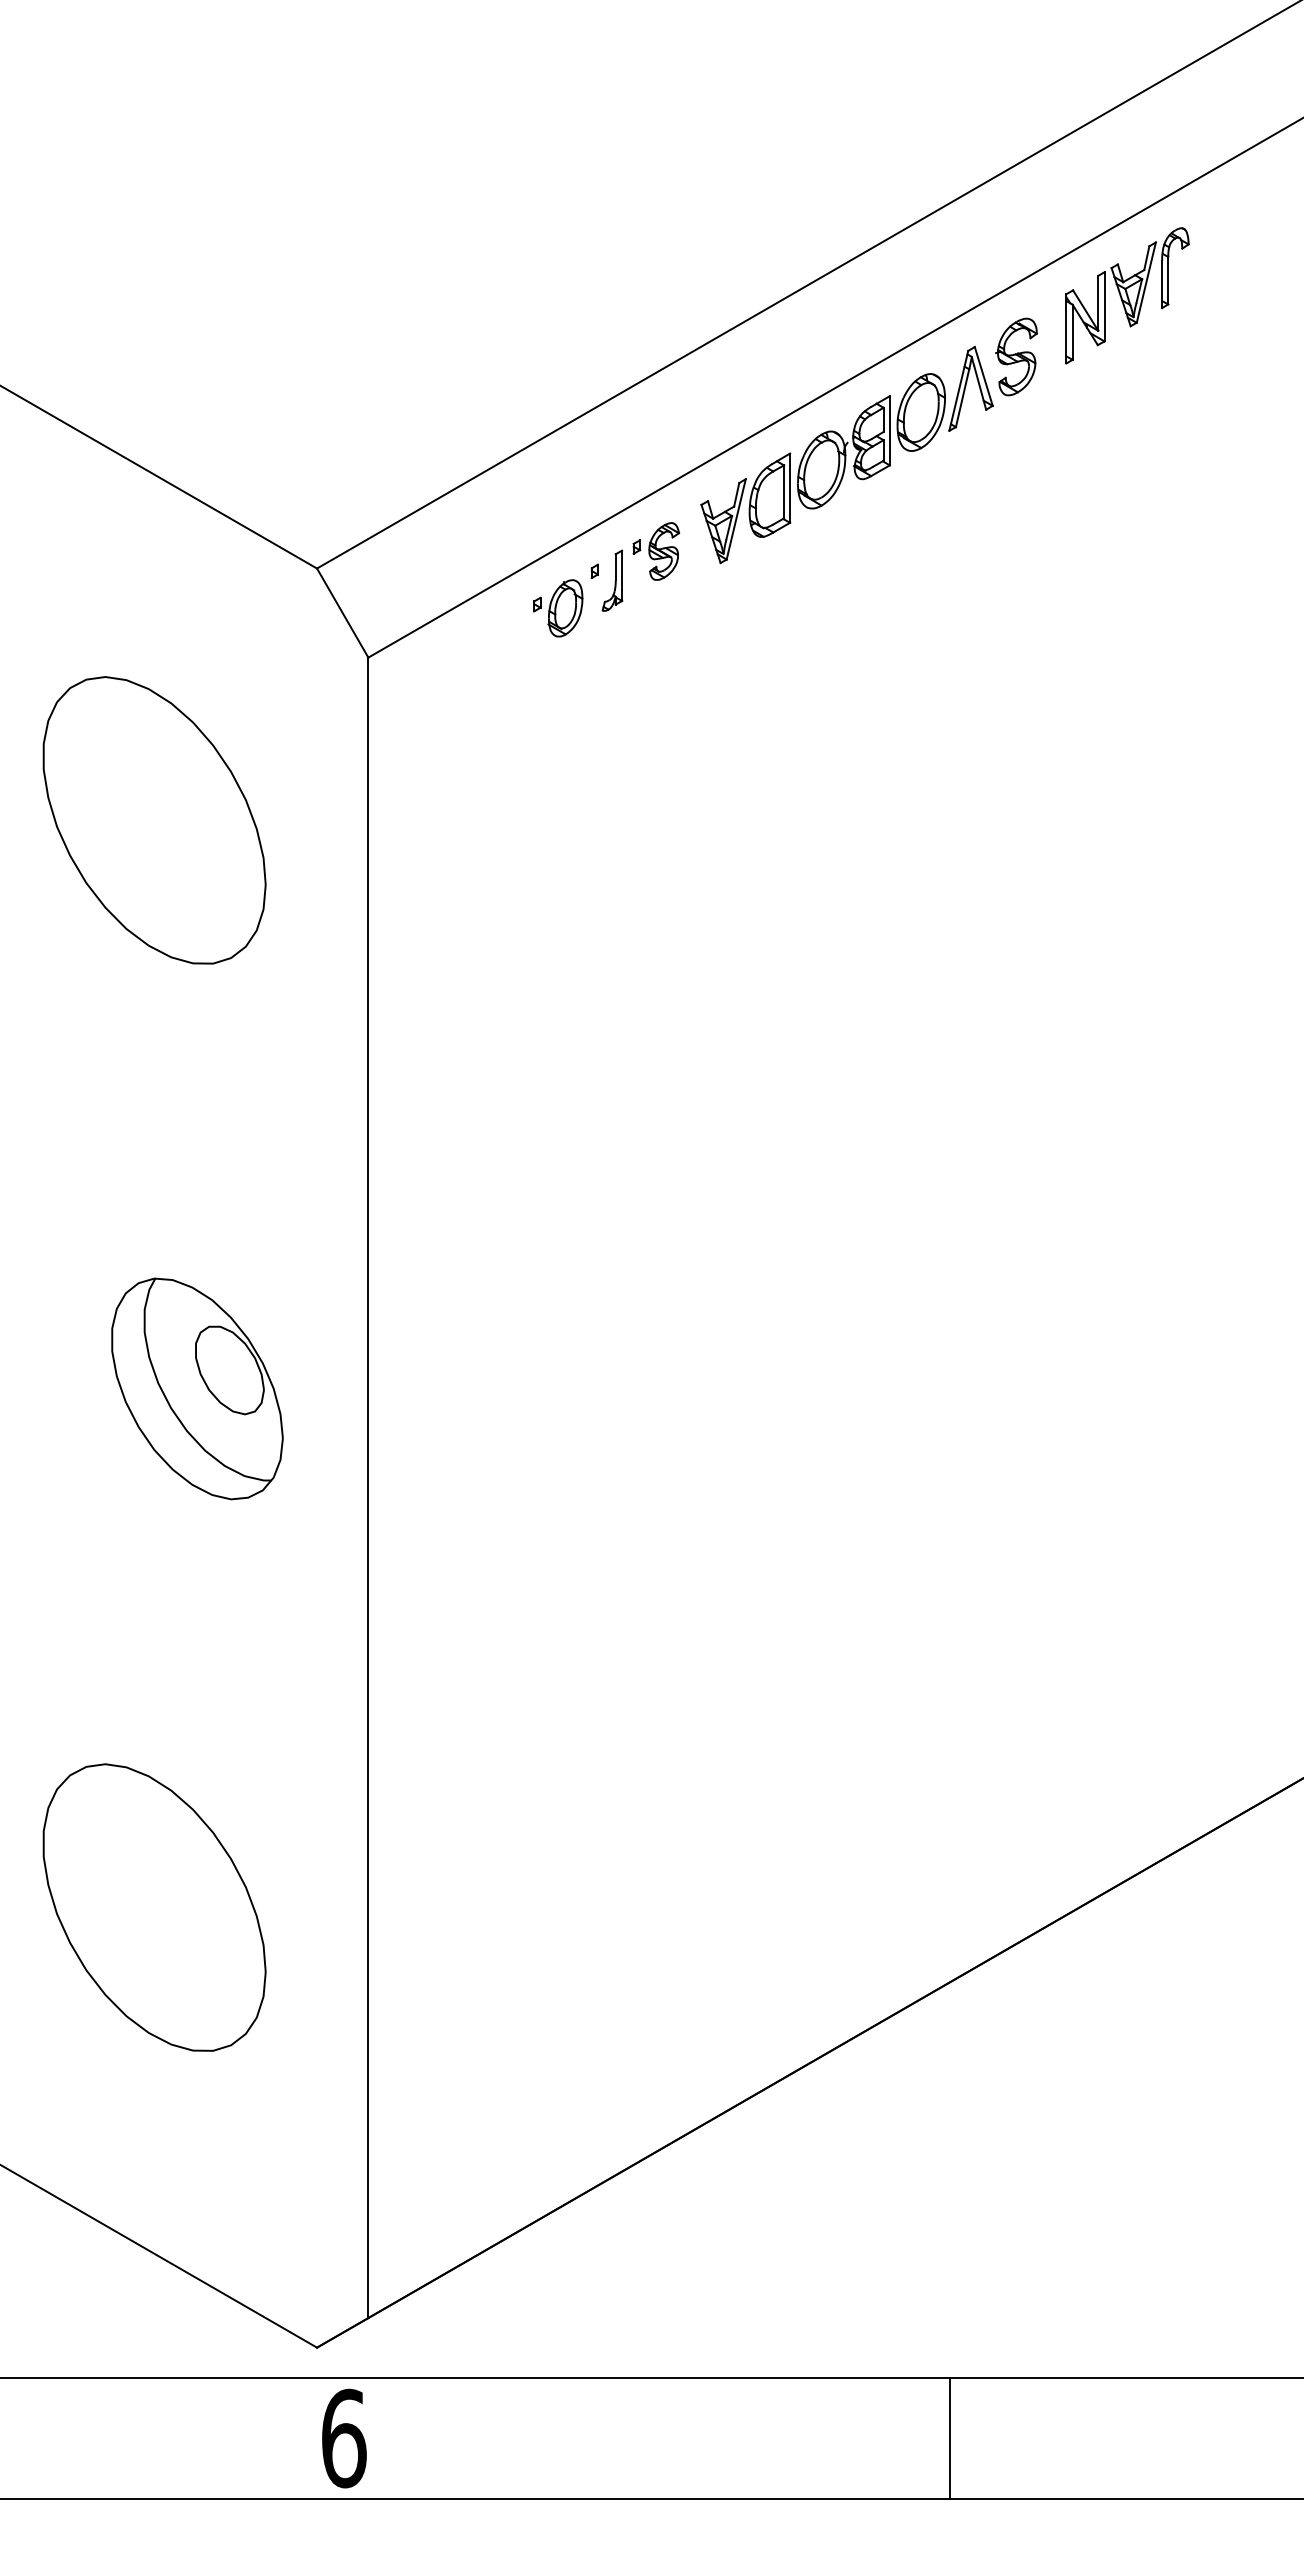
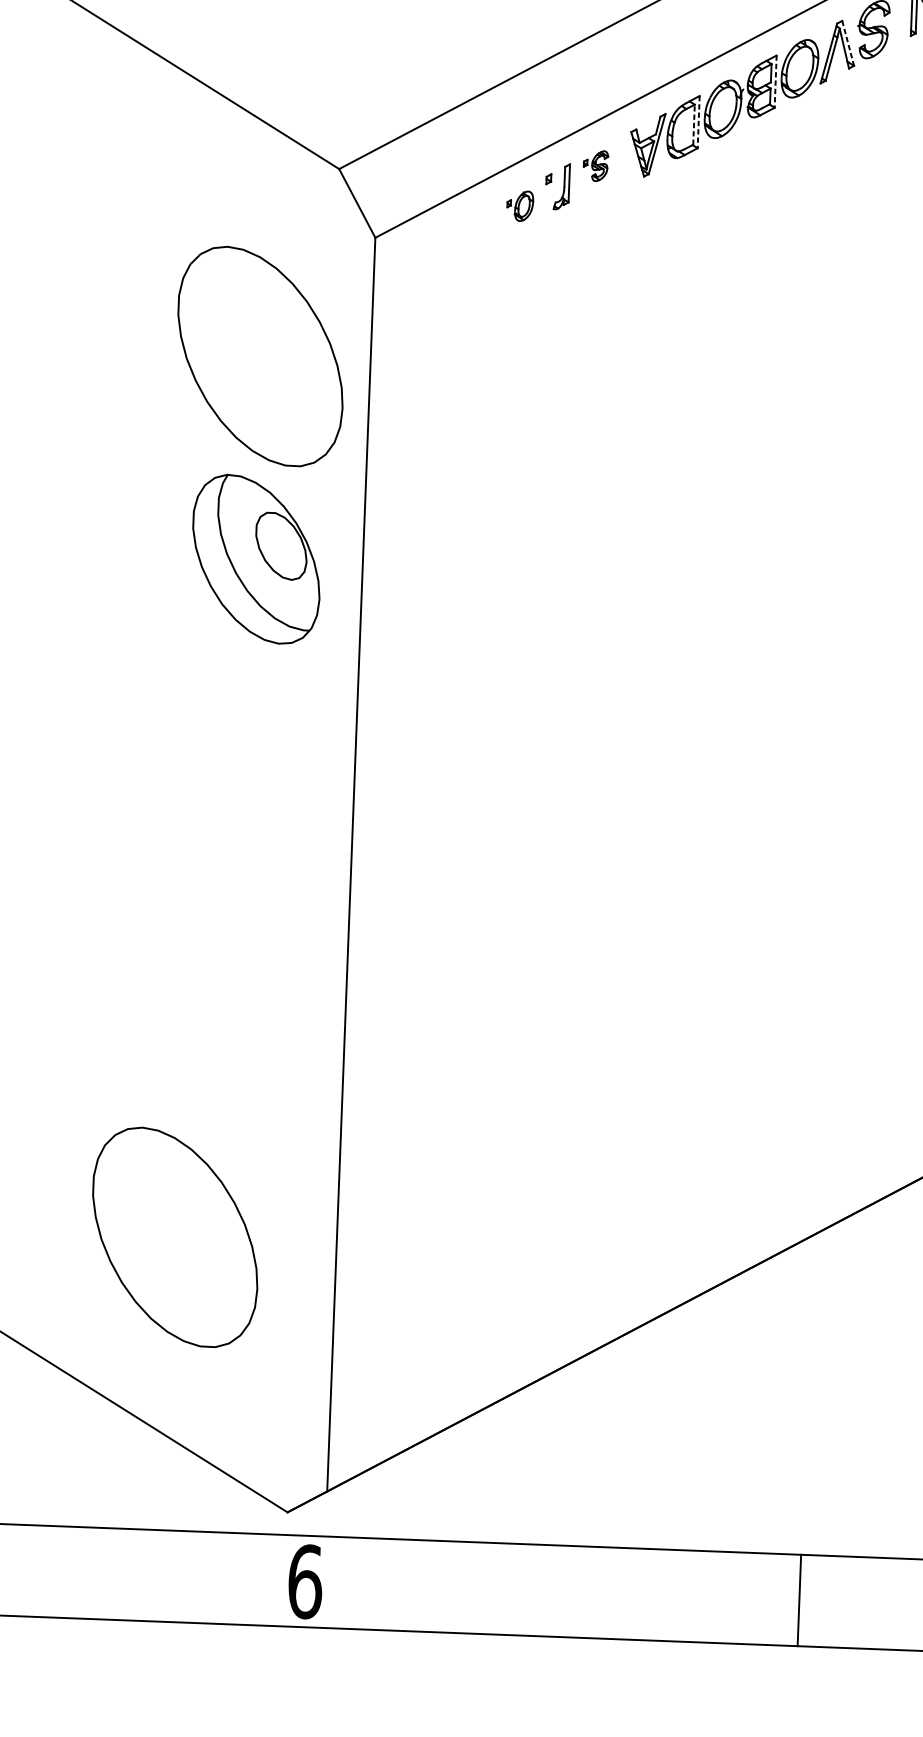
line: (983, 376) -> (847, 43), solid -> dashed
line: (889, 430) -> (775, 81), solid -> dashed
line: (790, 488) -> (698, 122), solid -> dashed
line: (784, 491) -> (694, 124), solid -> dashed
part: (656, 551) -> (595, 166), size x0.7
part: (558, 608) -> (520, 206), size x0.7
part: (154, 820) -> (260, 356), moved
part: (197, 1388) -> (256, 559), moved
part: (154, 1907) -> (175, 1237), moved
line: (950, 2437) -> (799, 1599), moved

